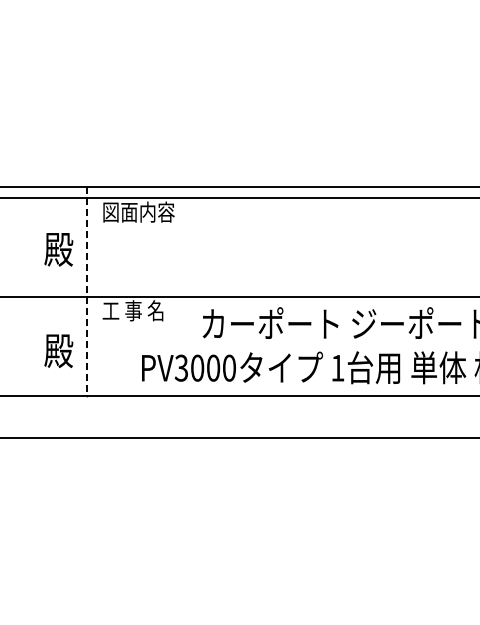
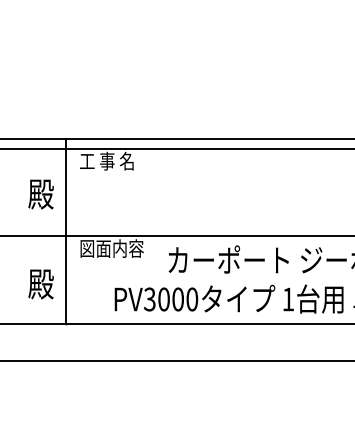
text: (138, 211) -> (111, 160), 図面内容 -> 工 事 名
line: (86, 291) -> (65, 231), dashed -> solid
text: (138, 310) -> (111, 248), 工 事 名 -> 図面内容

